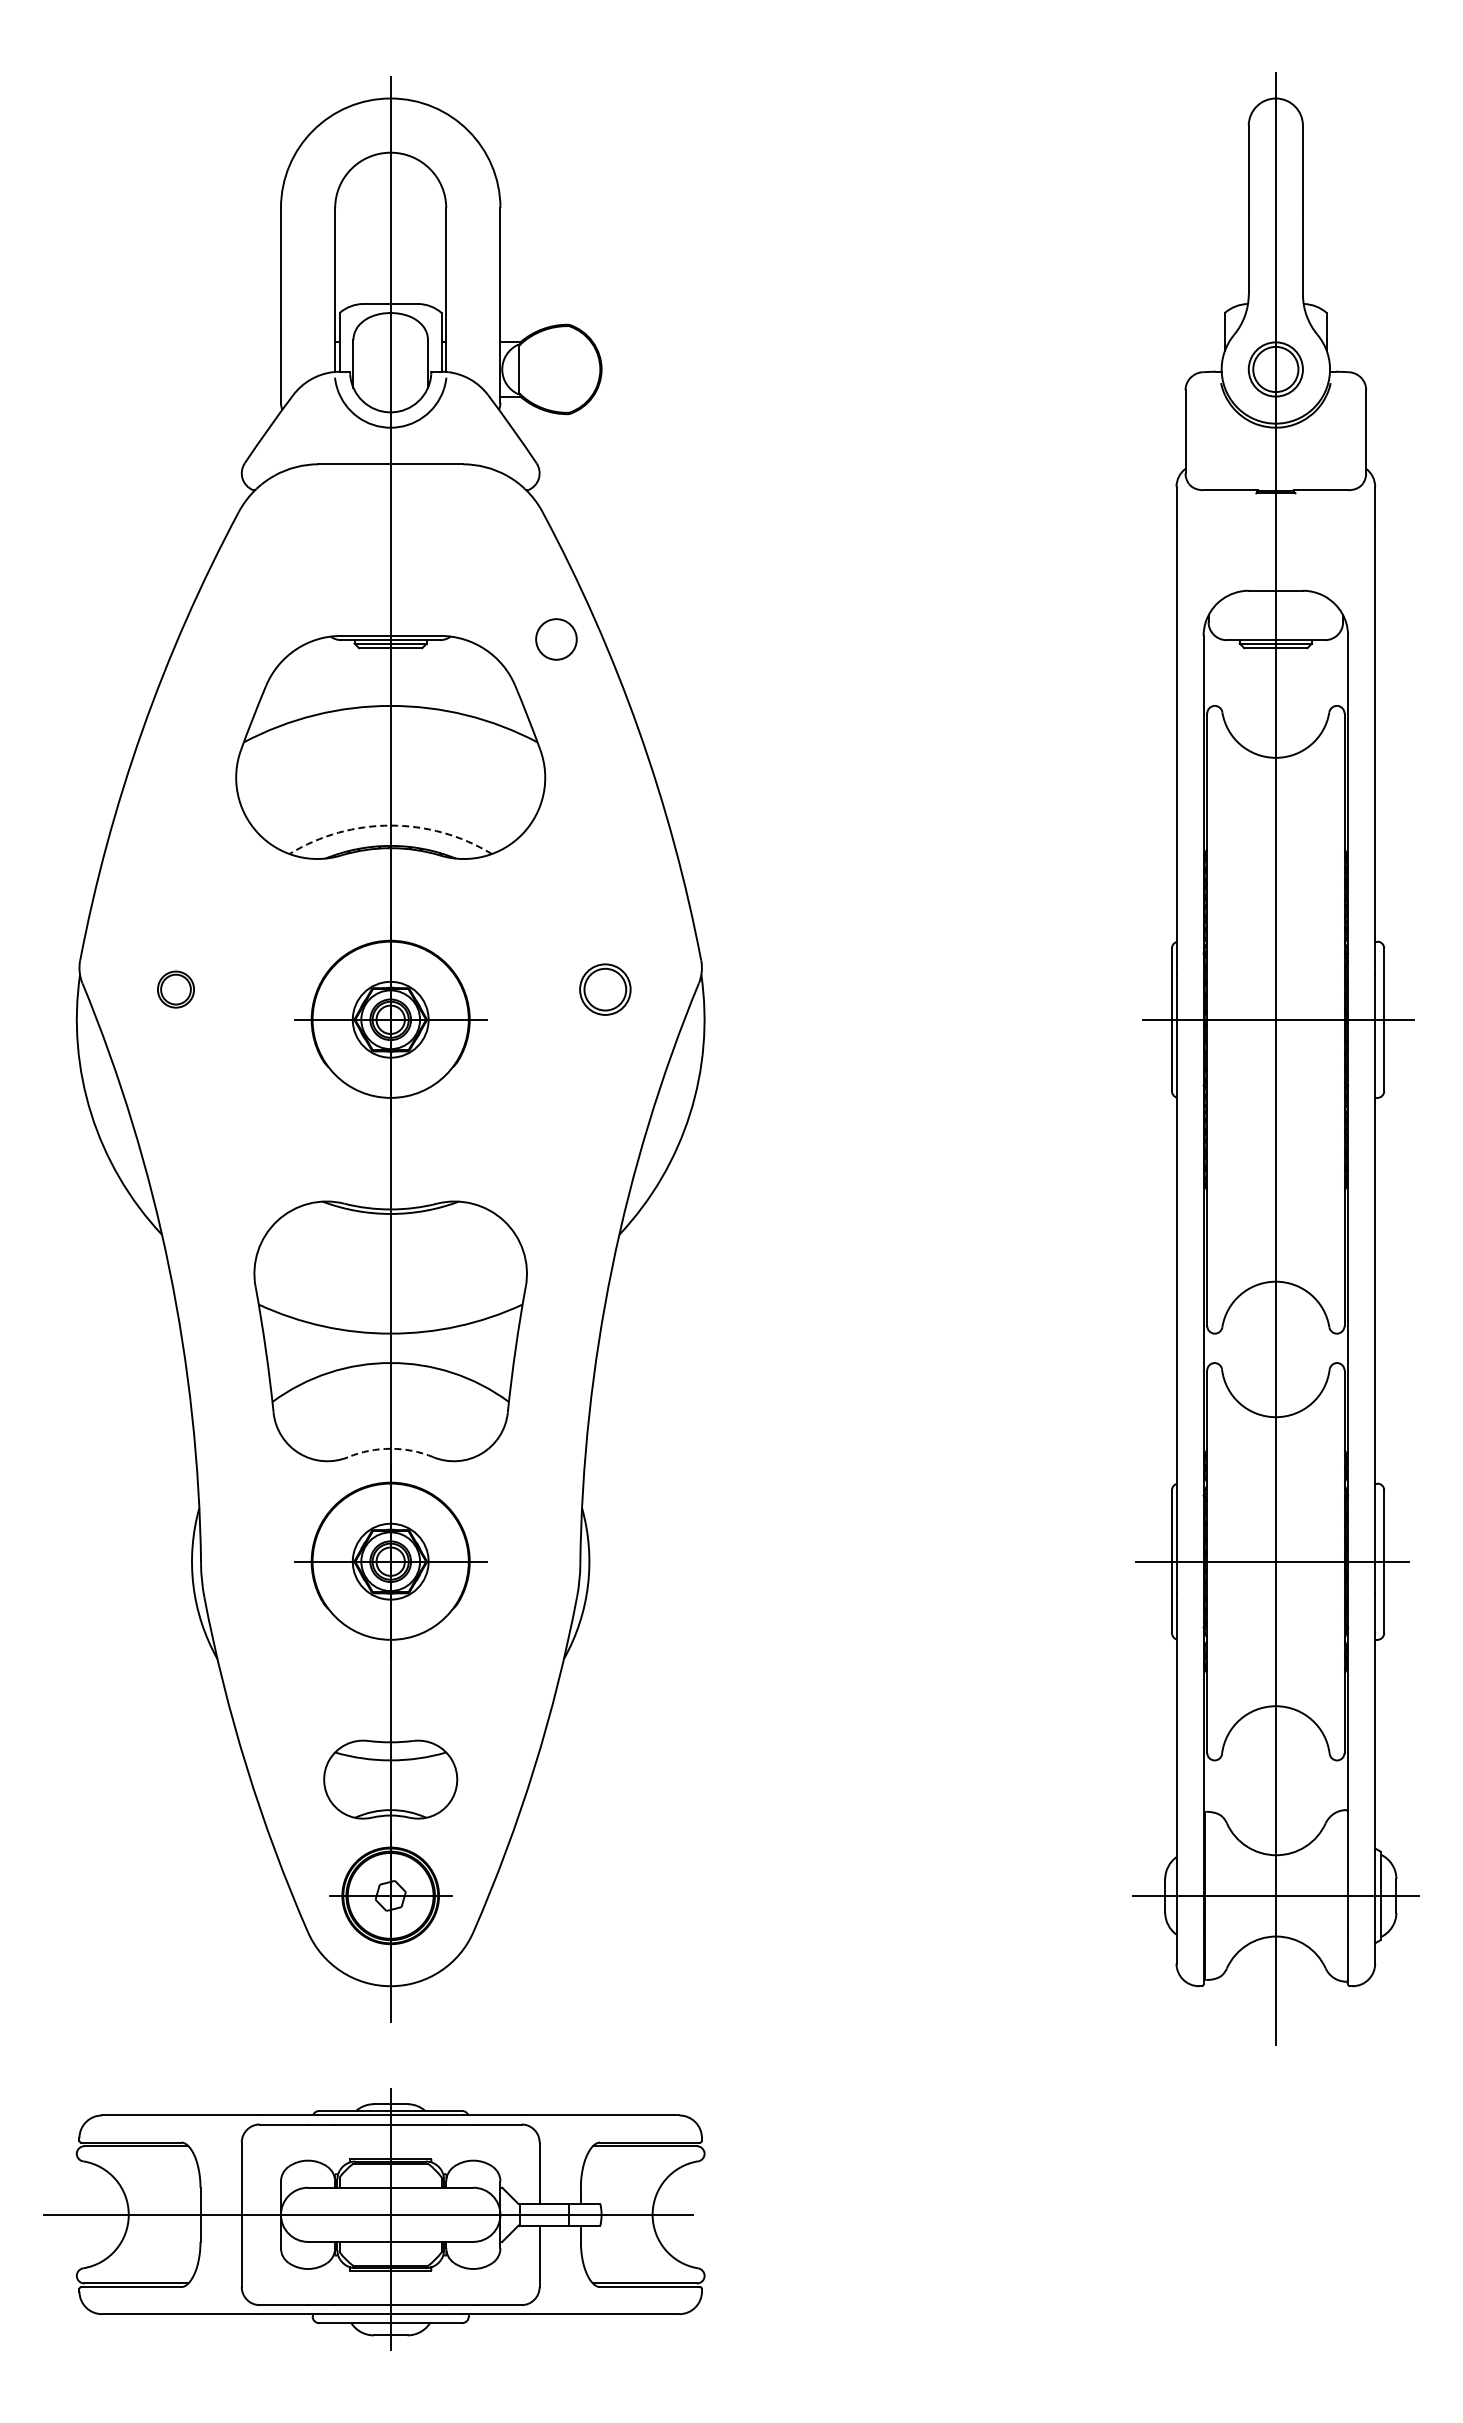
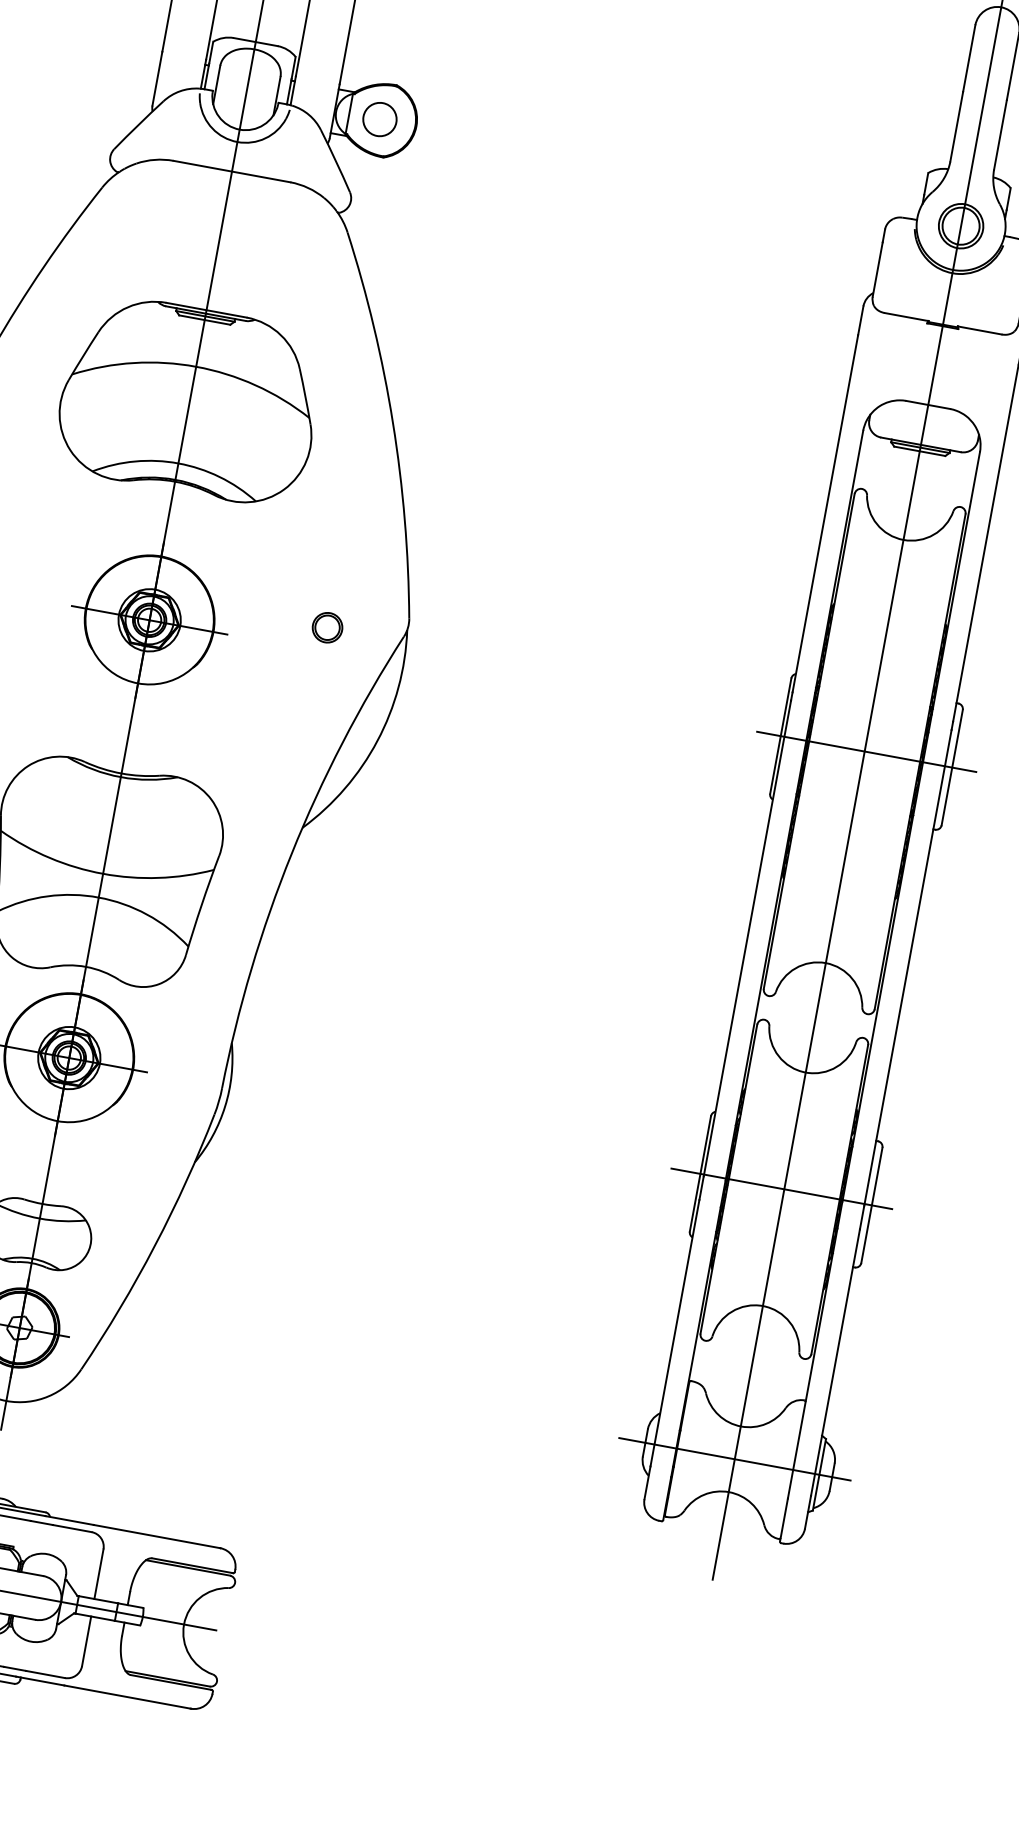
circle: (556, 639) -> (379, 119), moved
arc: (390, 825) -> (178, 463), dashed -> solid
part: (605, 989) -> (327, 627), size x0.71
arc: (390, 1448) -> (85, 966), dashed -> solid

